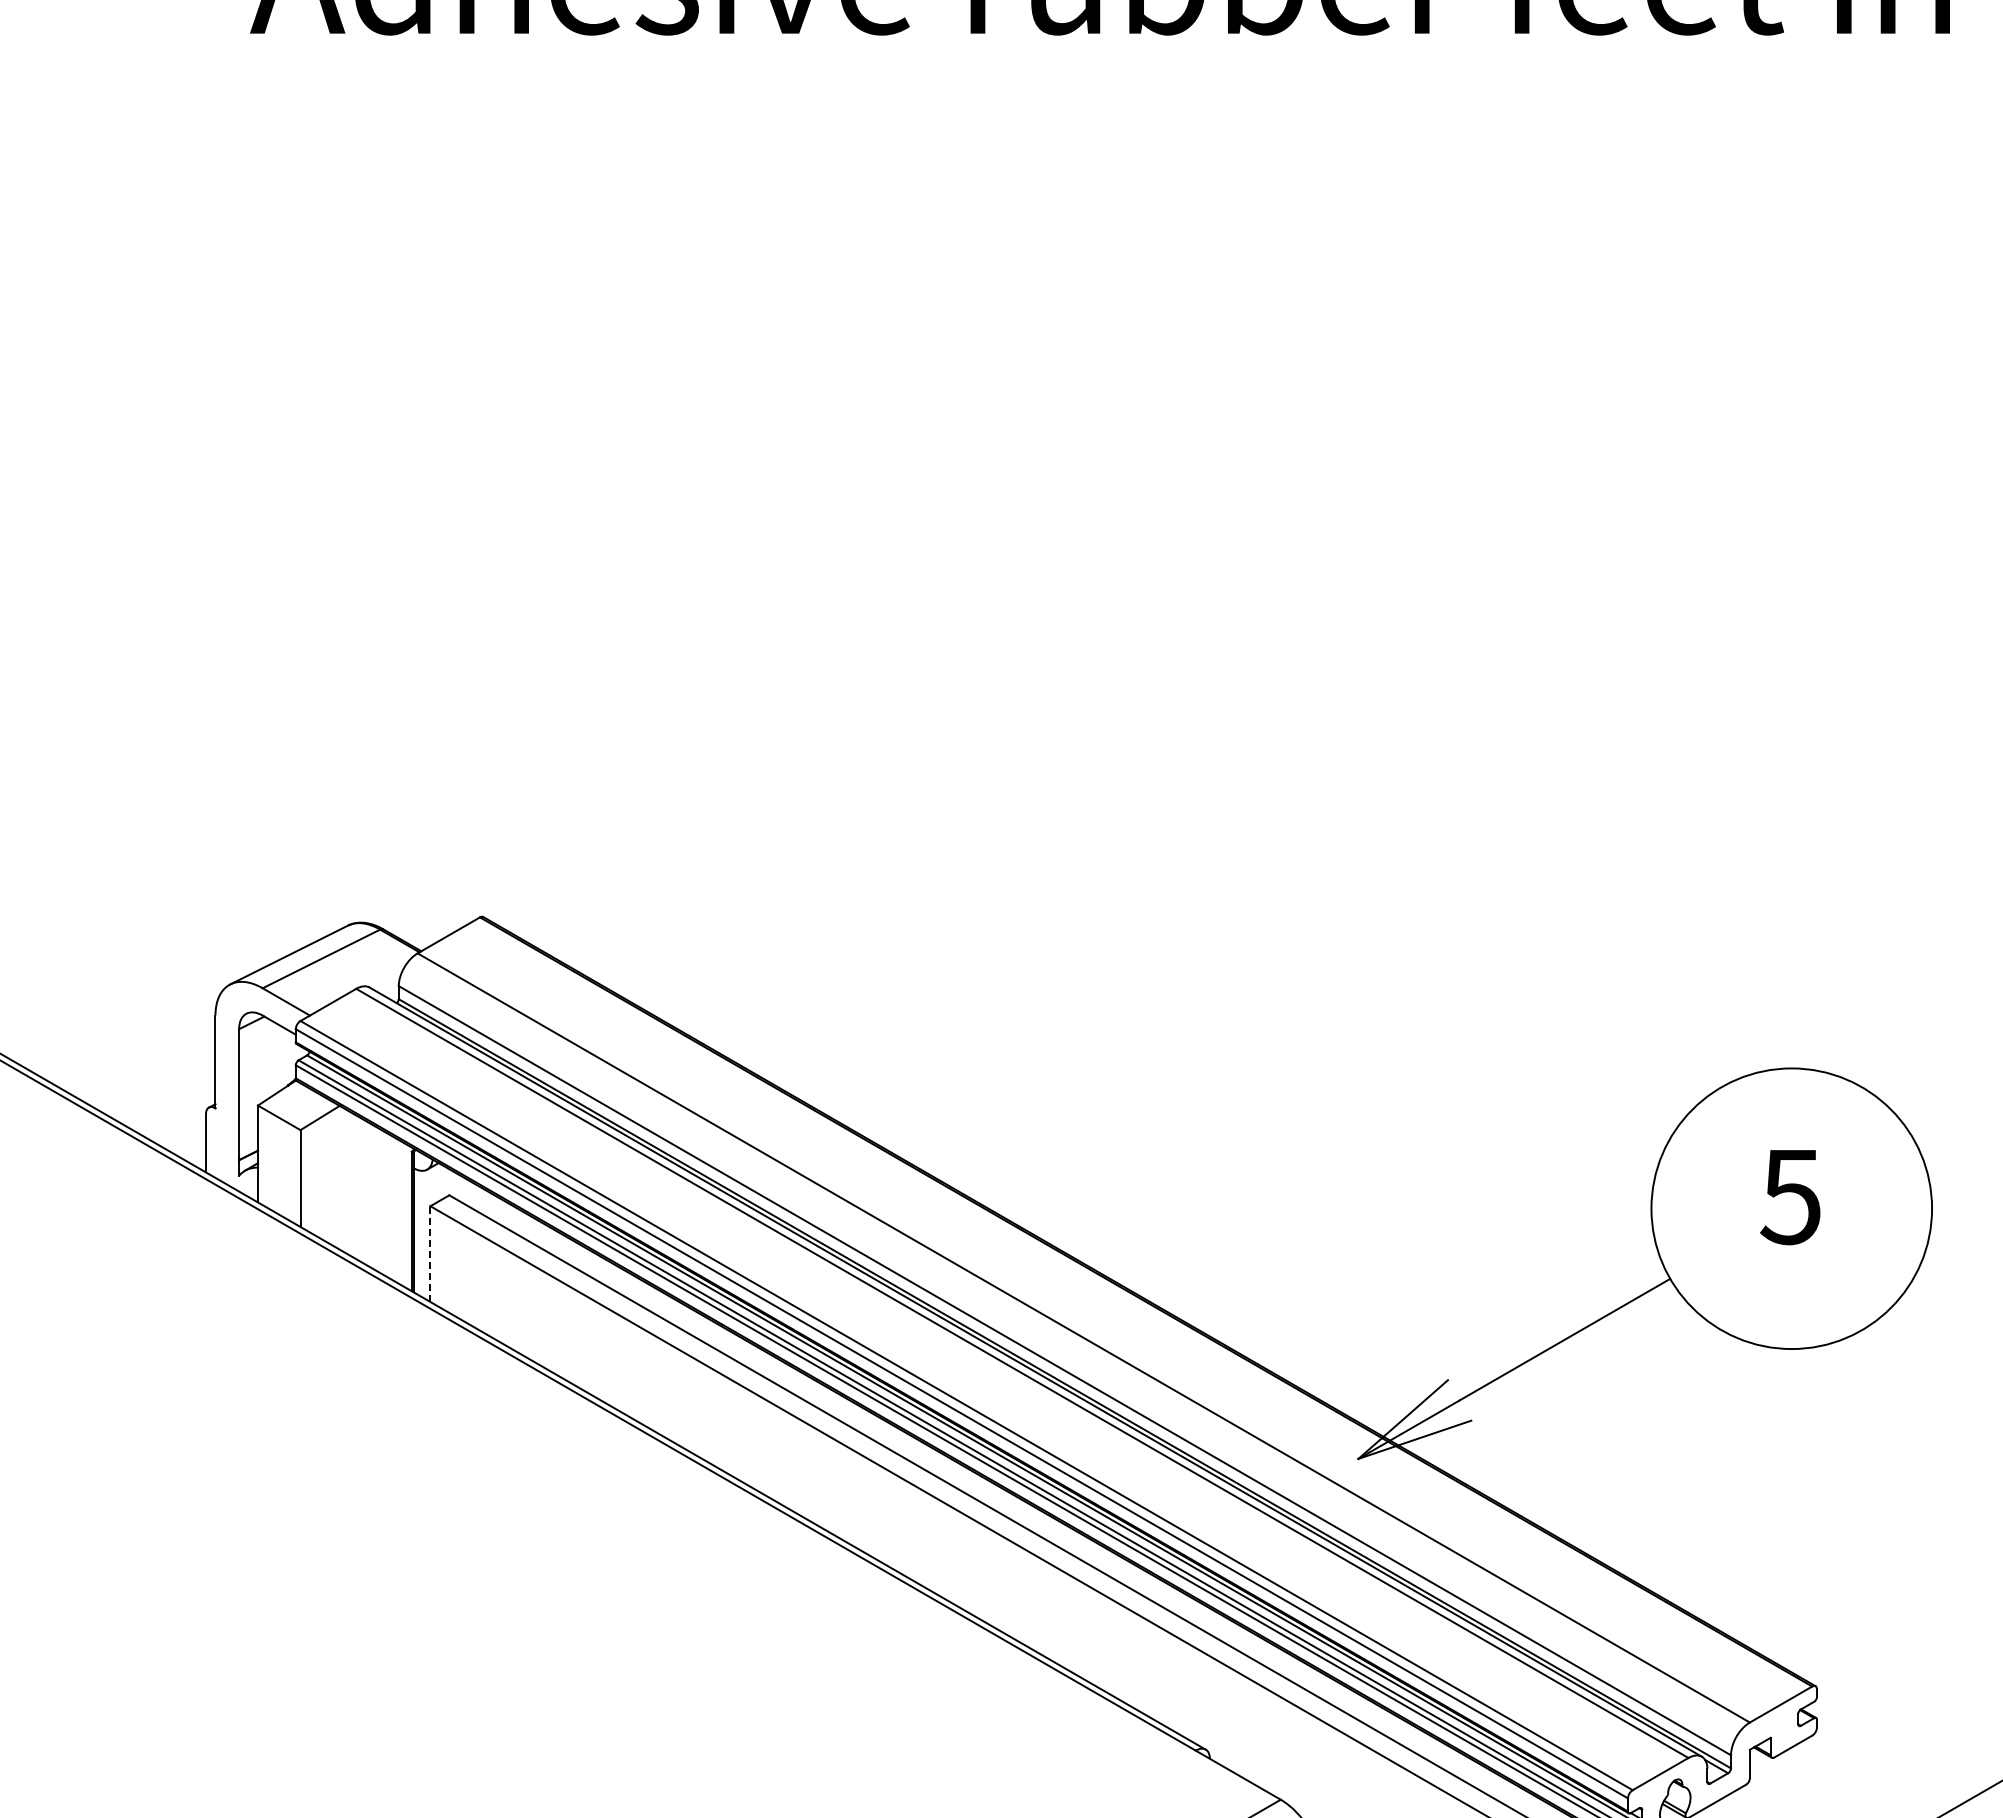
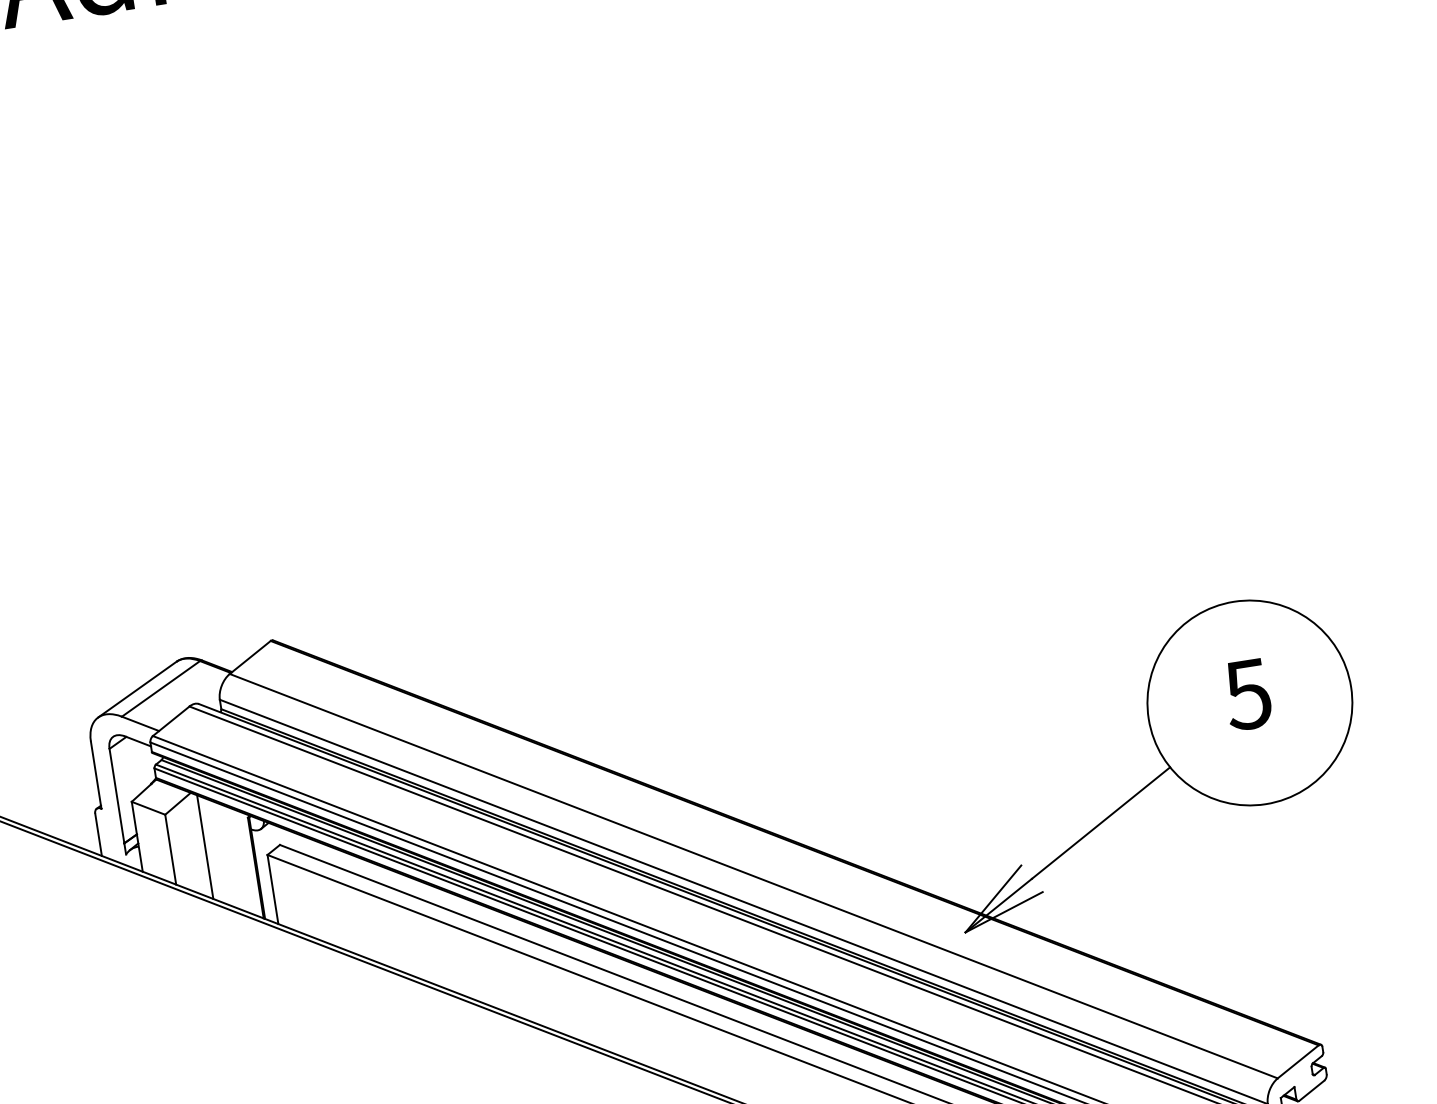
line: (347, 1182) -> (205, 847), added
line: (430, 1254) -> (273, 889), dashed -> solid

